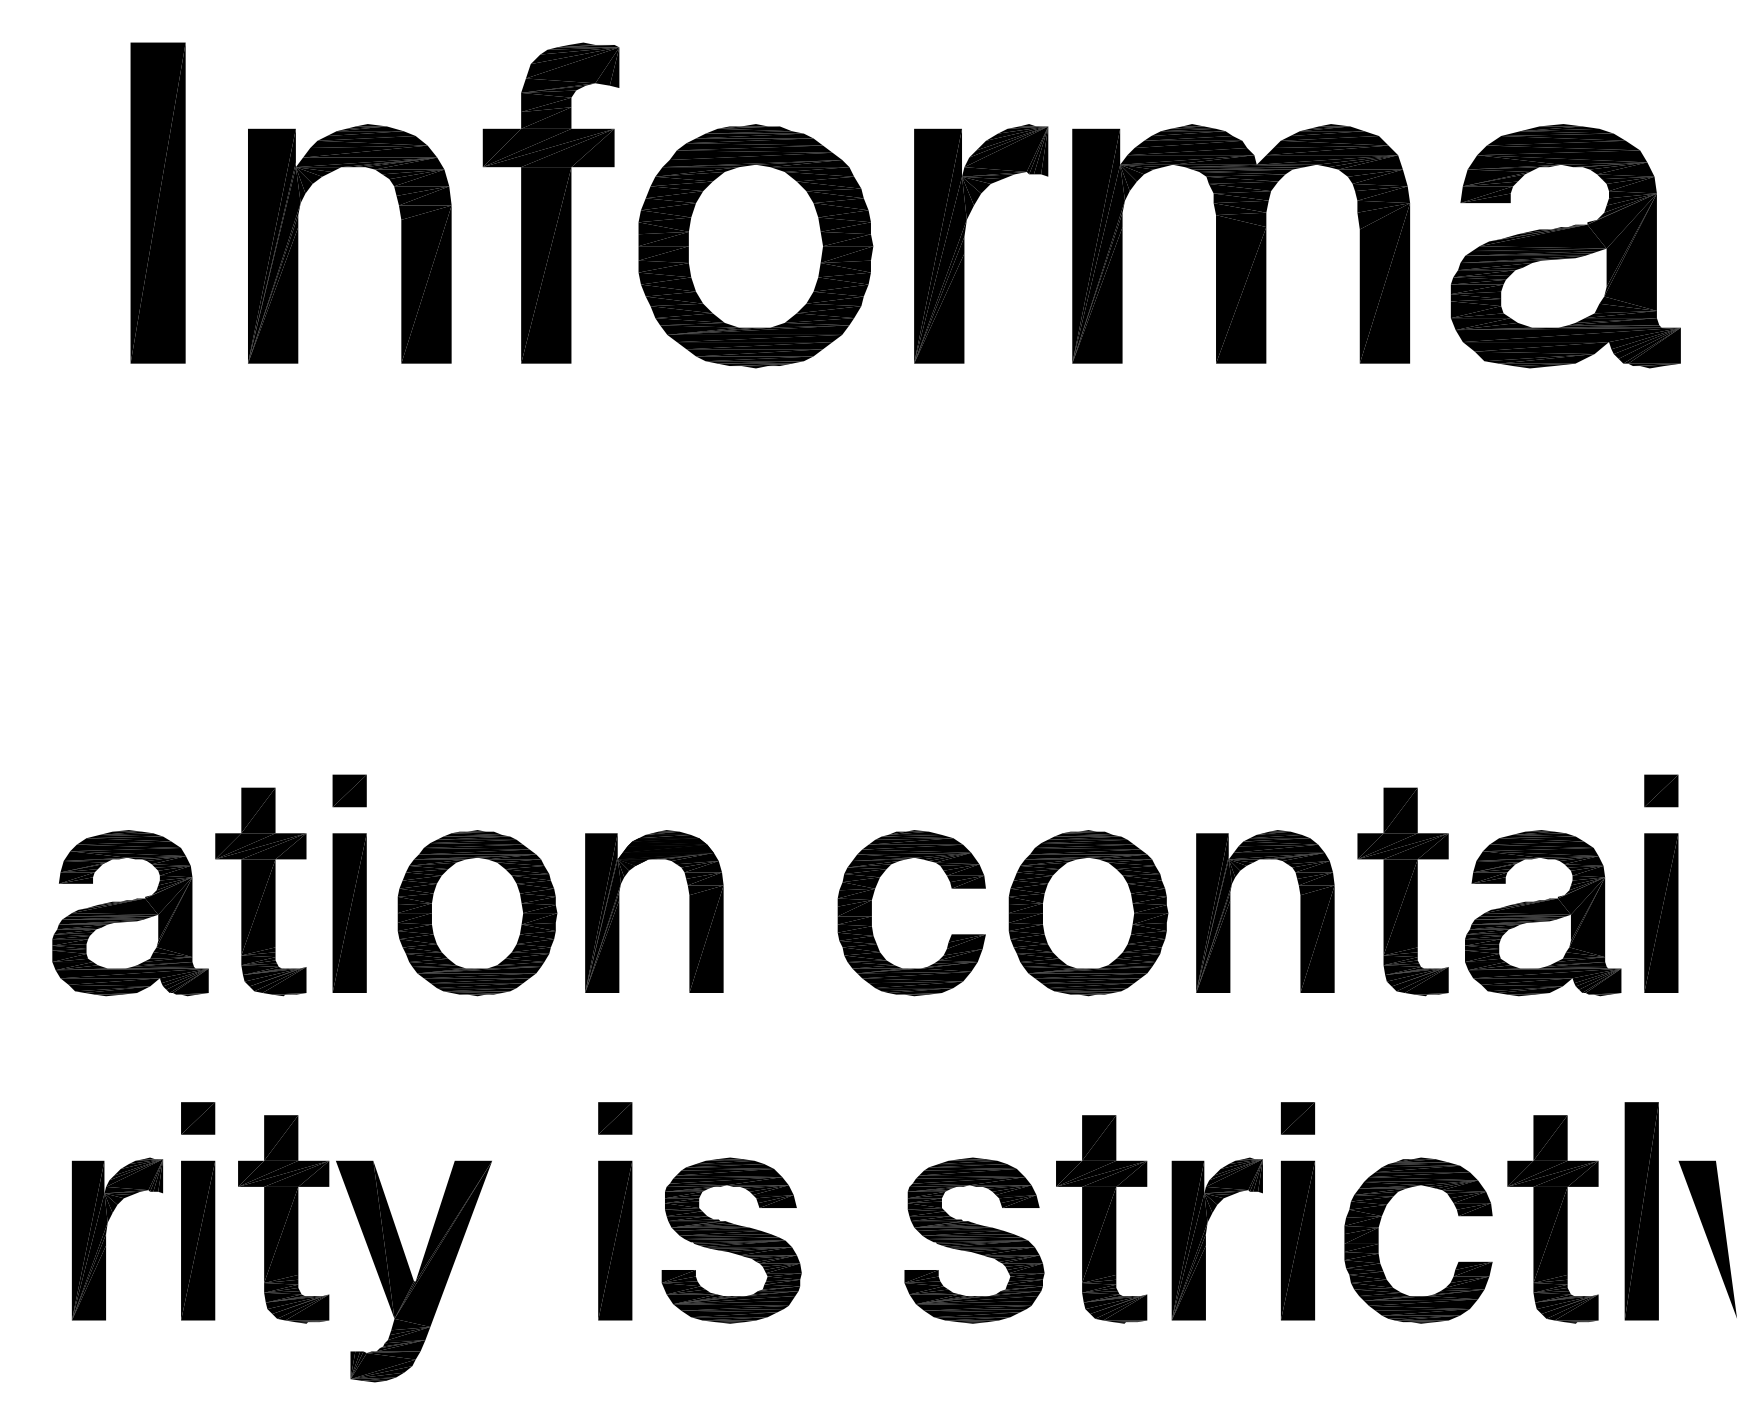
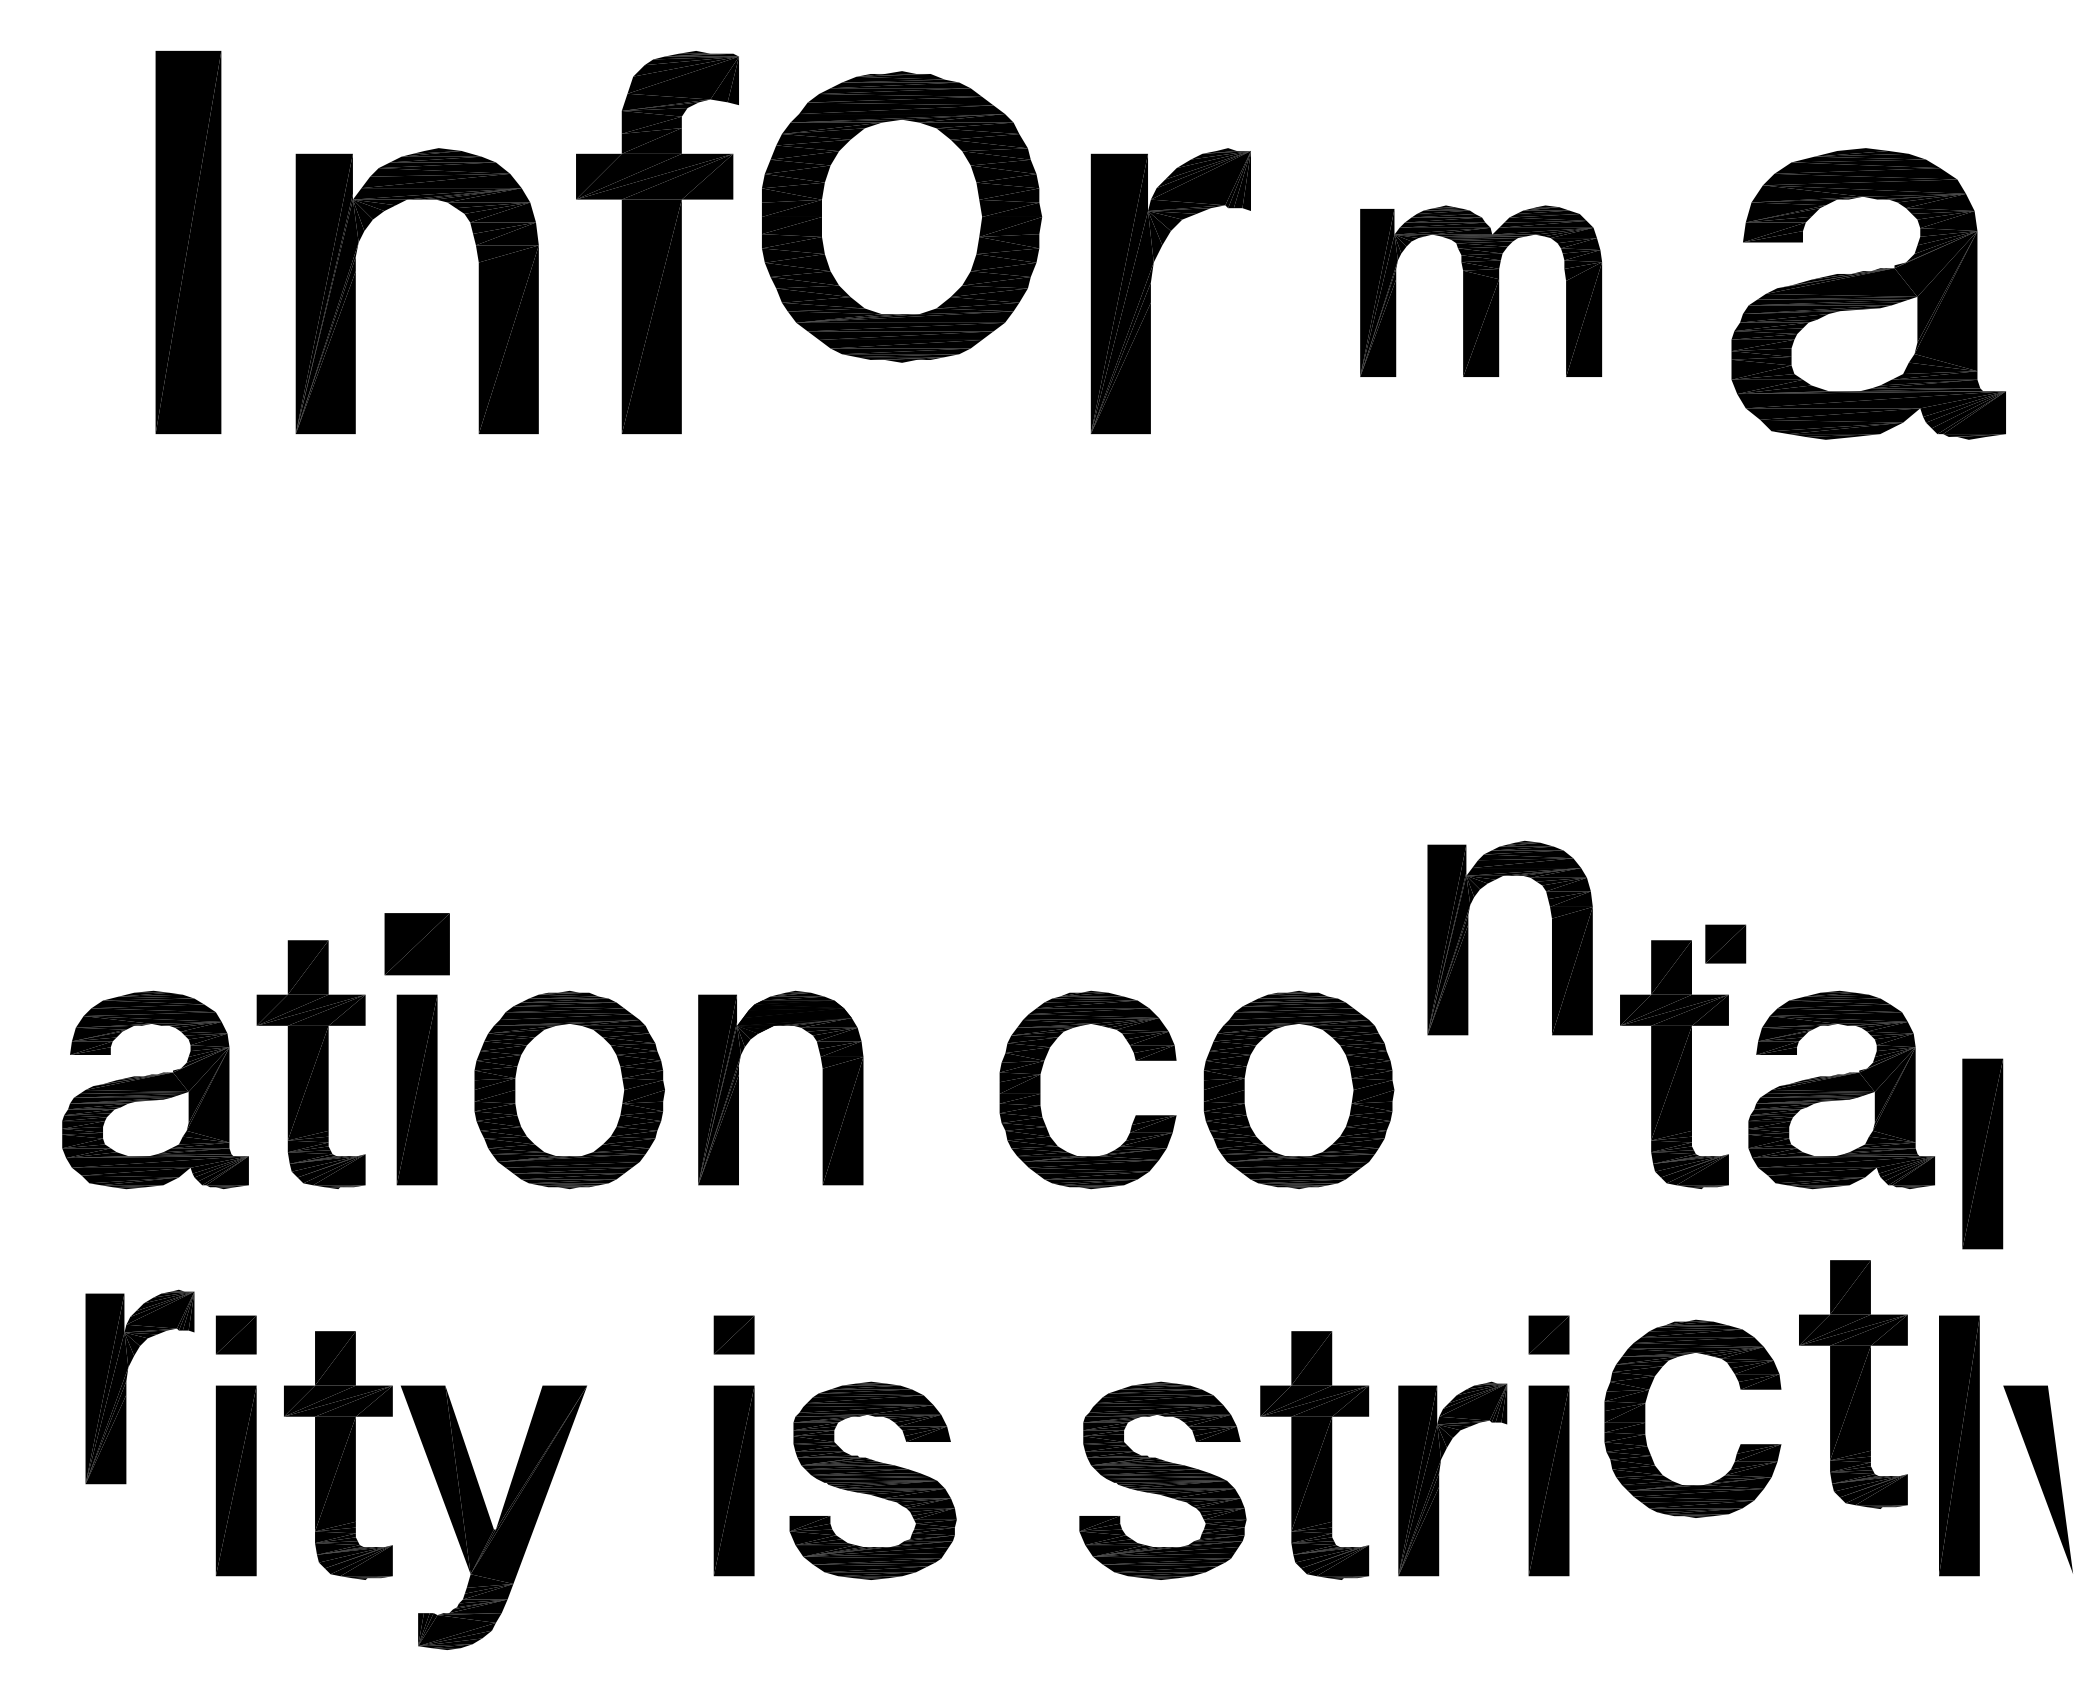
part: (1240, 244) -> (1480, 291), size x0.6
part: (756, 245) -> (902, 216), moved
part: (349, 790) -> (416, 943), size x1.6
part: (1661, 790) -> (1725, 943), moved
part: (1230, 911) -> (1468, 937), moved
part: (1661, 912) -> (1982, 1153), moved
part: (1553, 1219) -> (1853, 1384), moved
part: (106, 1238) -> (126, 1386), moved
part: (1378, 1240) -> (1645, 1418), moved

